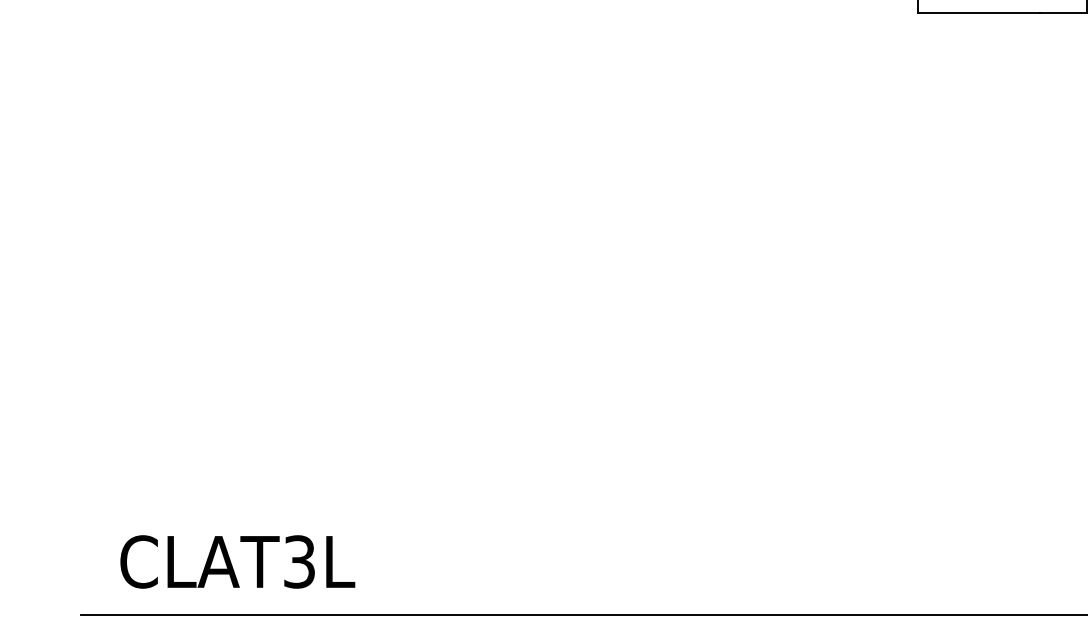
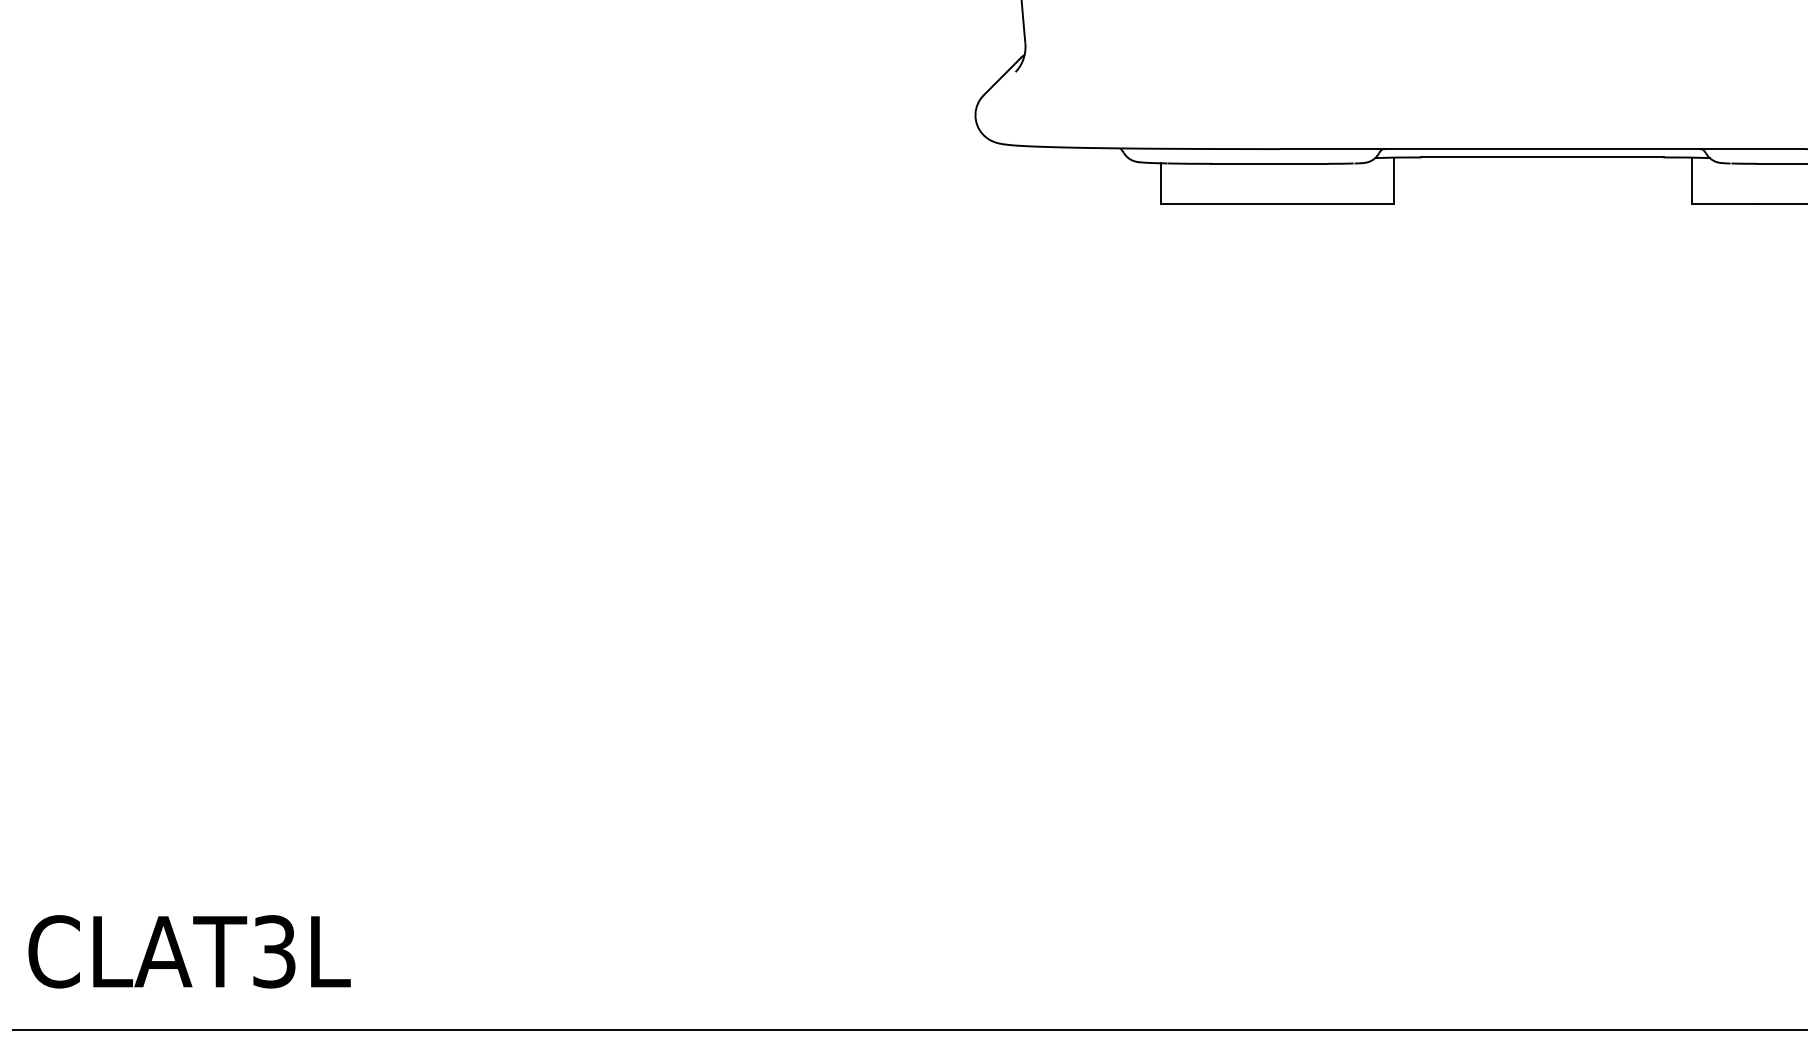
text: (237, 561) -> (189, 951), moved

